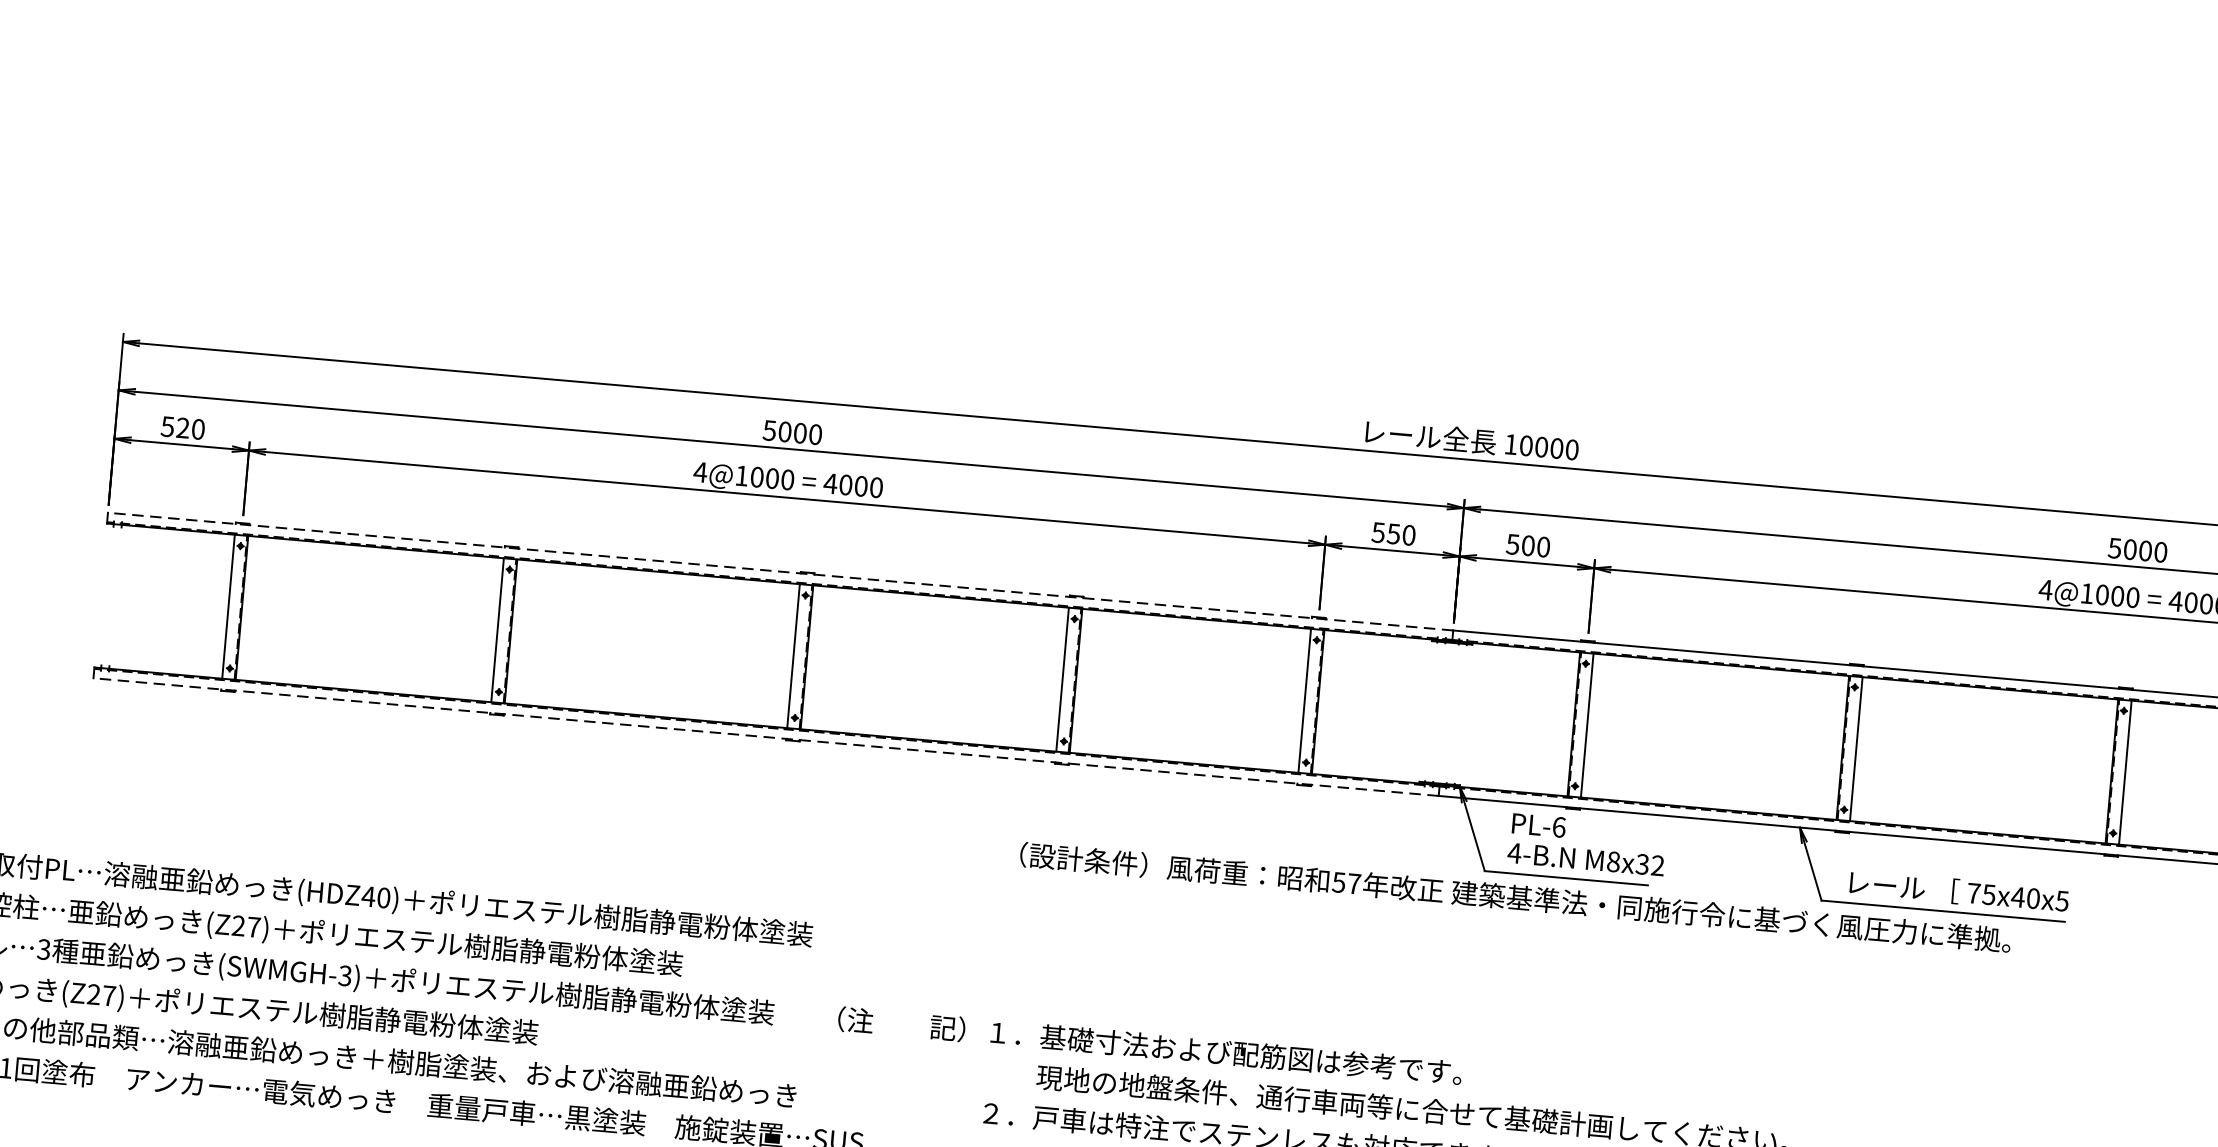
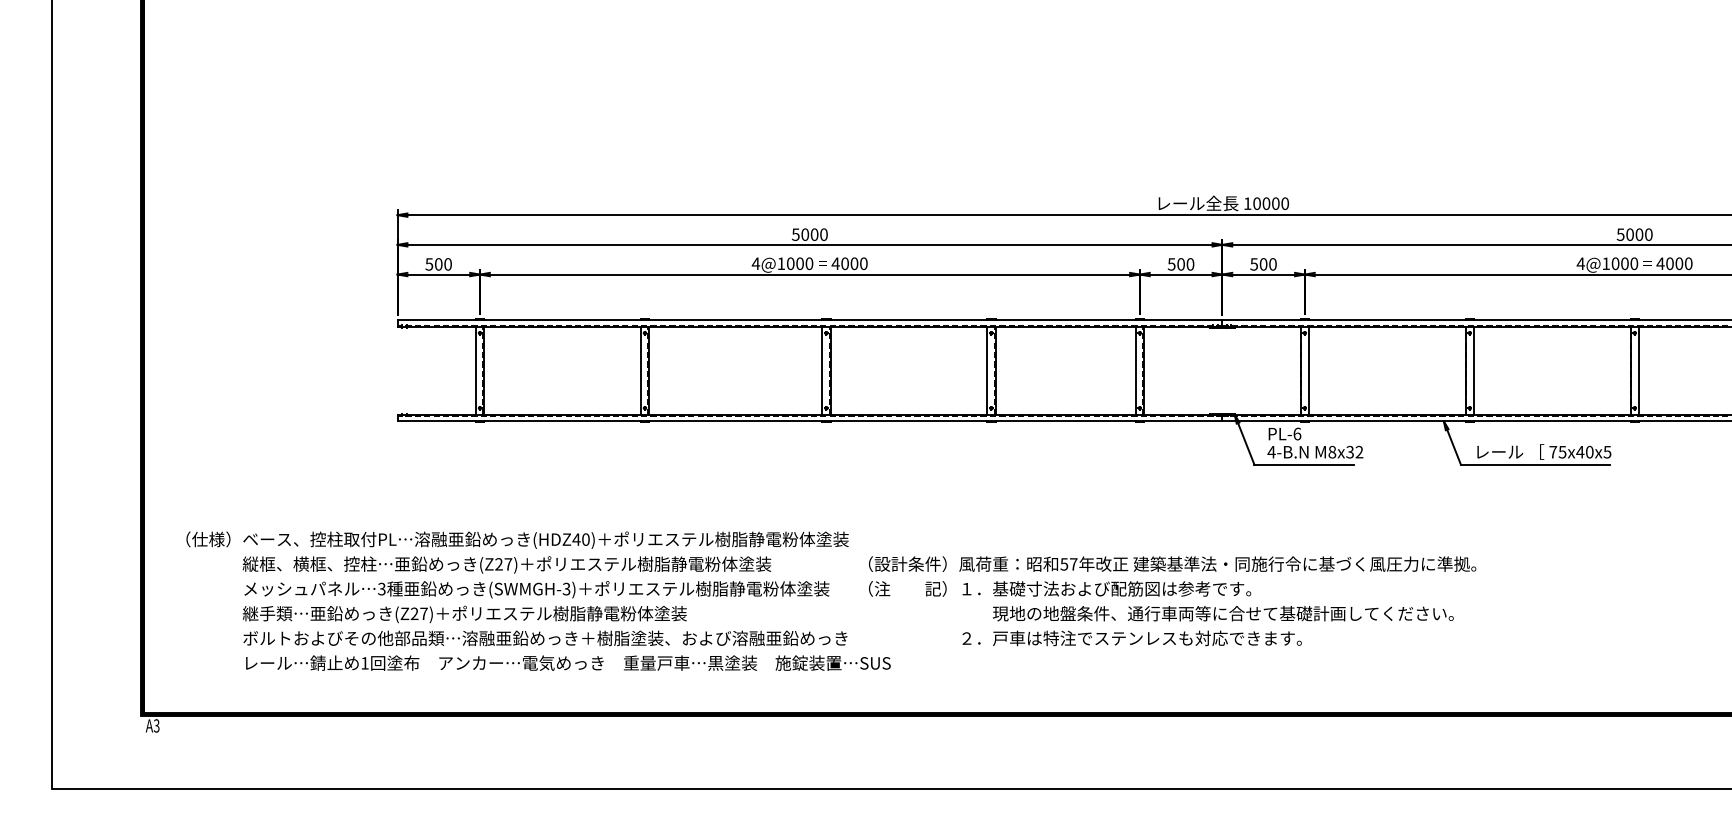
text: (182, 428) -> (438, 264), 520 -> 500
text: (1392, 534) -> (1180, 264), 550 -> 500
line: (779, 570) -> (809, 319), dashed -> solid
line: (765, 737) -> (809, 421), dashed -> solid
text: (1515, 896) -> (1172, 563), moved

